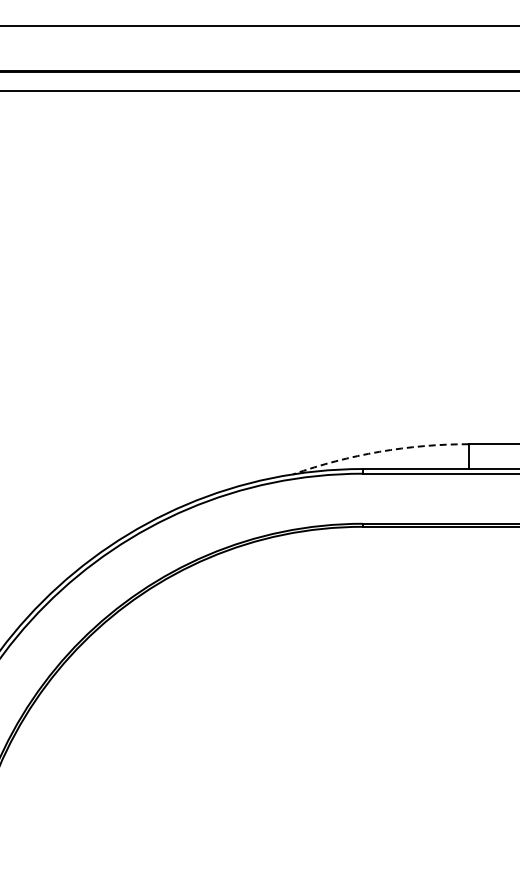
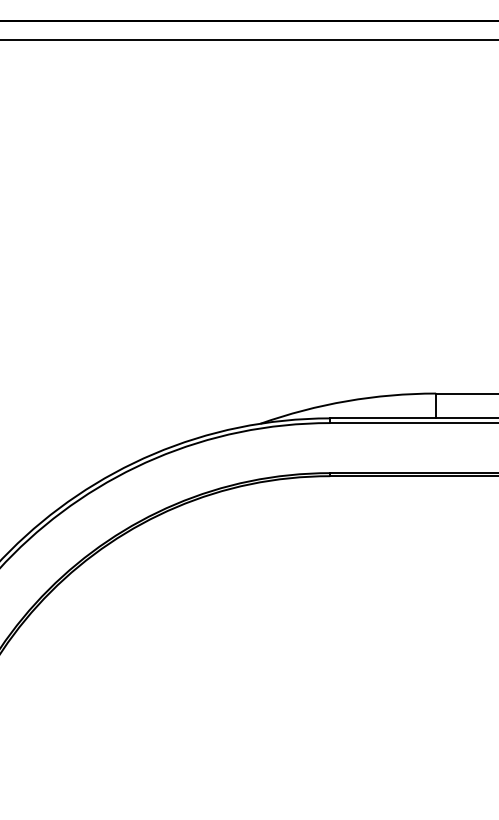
arc: (379, 451) -> (346, 400), dashed -> solid

